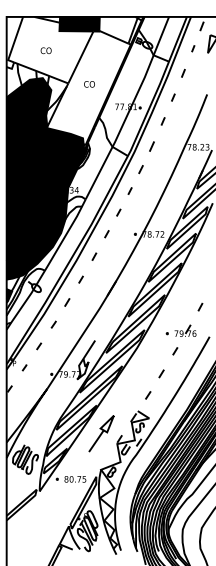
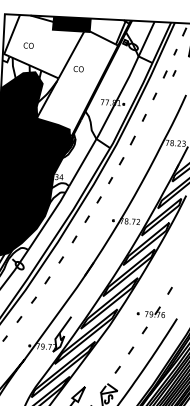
text: (45, 50) -> (28, 45), moved
line: (193, 71) -> (174, 73), added
text: (89, 84) -> (78, 69), moved

